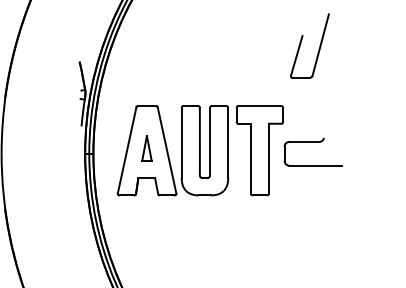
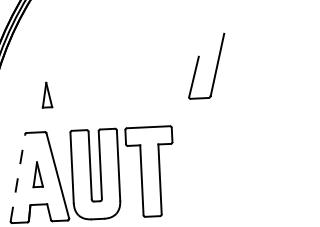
part: (301, 43) -> (198, 64), moved
part: (159, 69) -> (46, 95), added
part: (312, 142) -> (202, 161), removed
line: (127, 150) -> (18, 177), solid -> dashed

